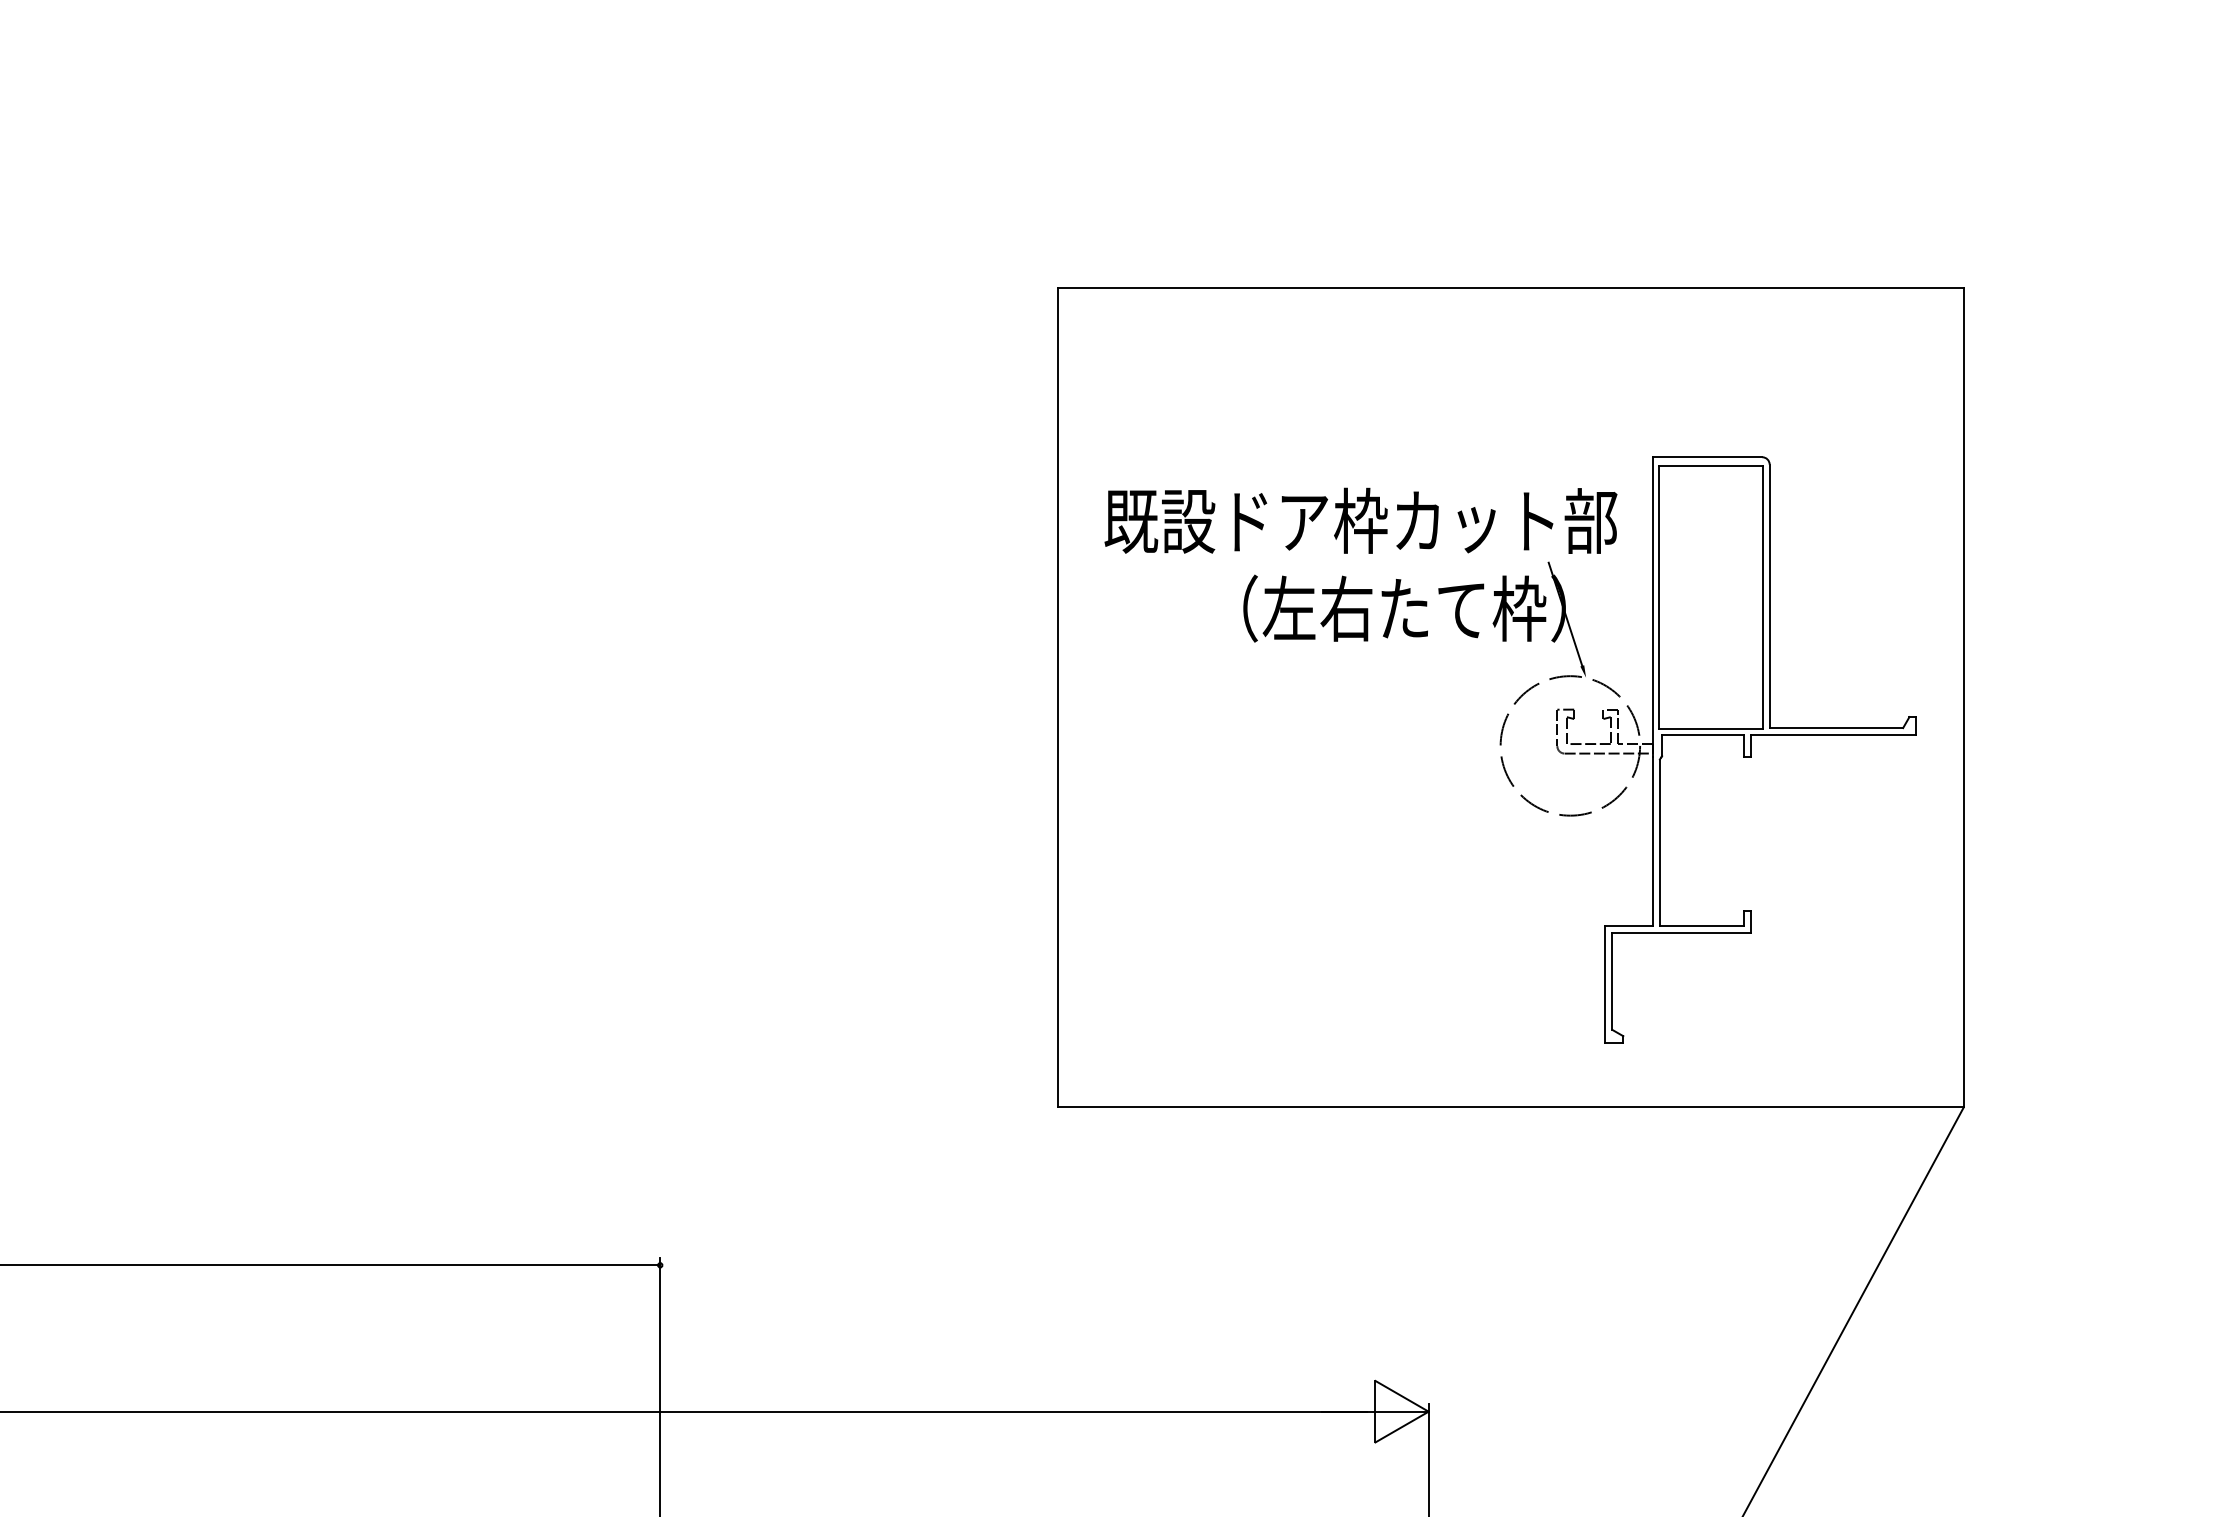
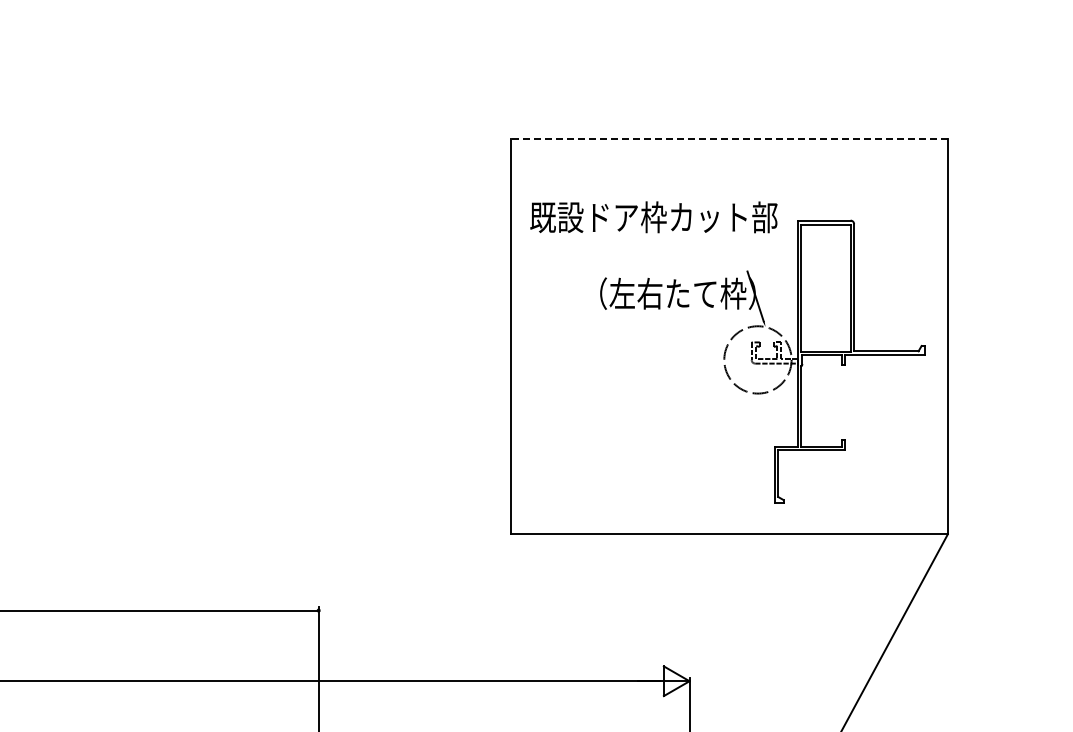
line: (1509, 289) -> (728, 139), solid -> dashed
text: (1360, 521) -> (653, 217), moved

